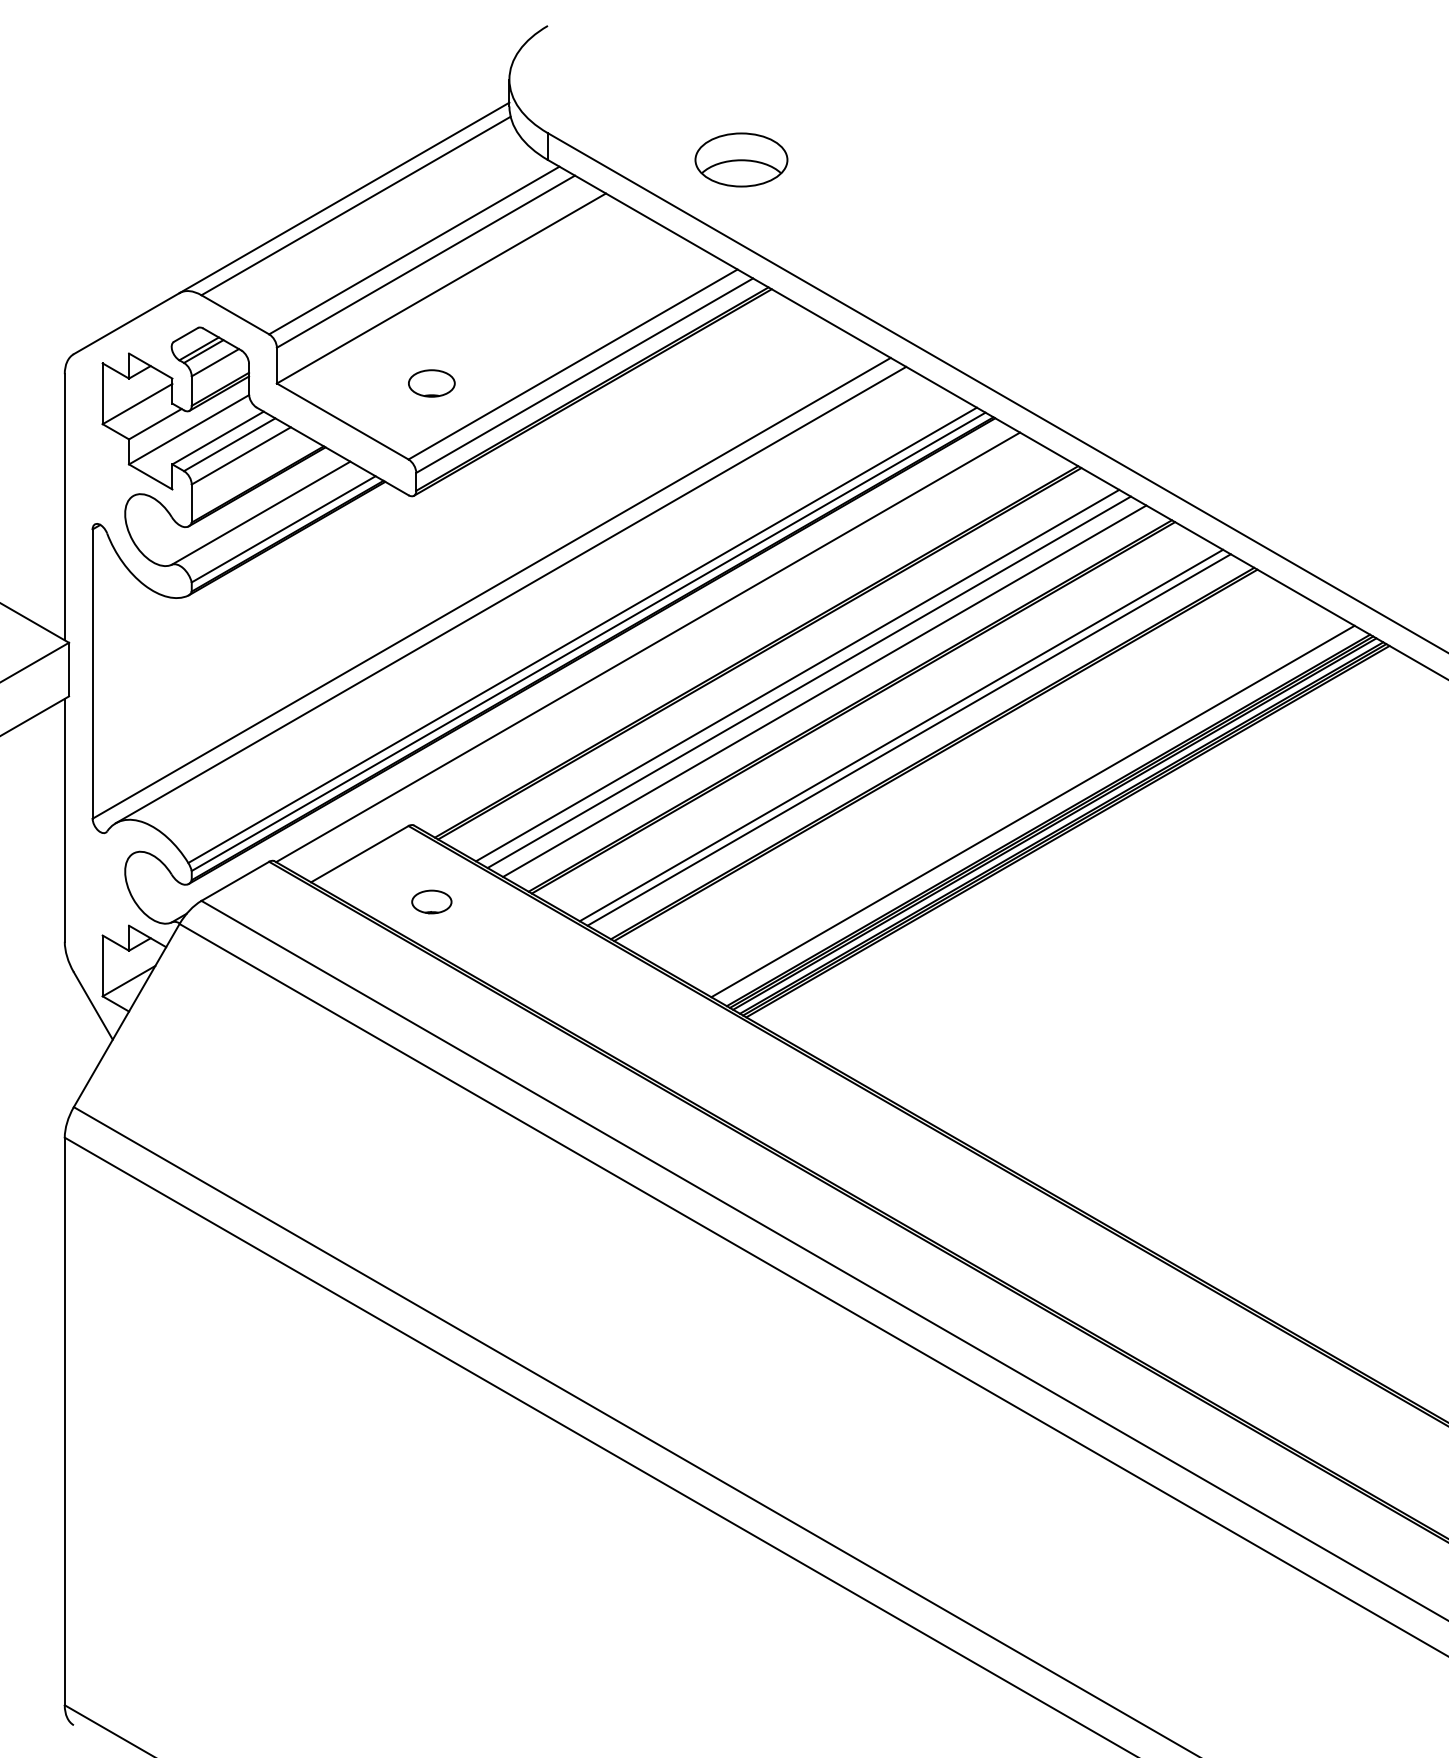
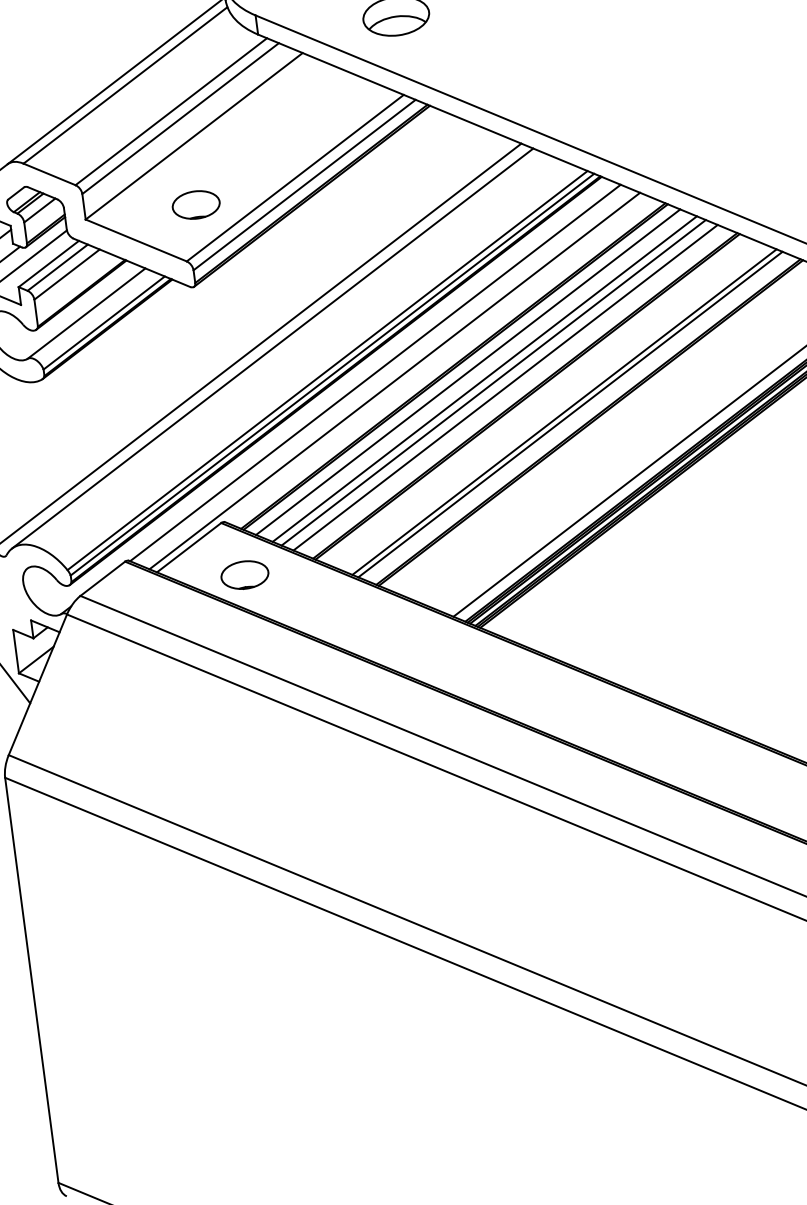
part: (431, 383) -> (196, 205), size x1.43
line: (673, 661) -> (394, 380), added
line: (775, 662) -> (467, 371), added
part: (431, 901) -> (244, 574), size x1.67

